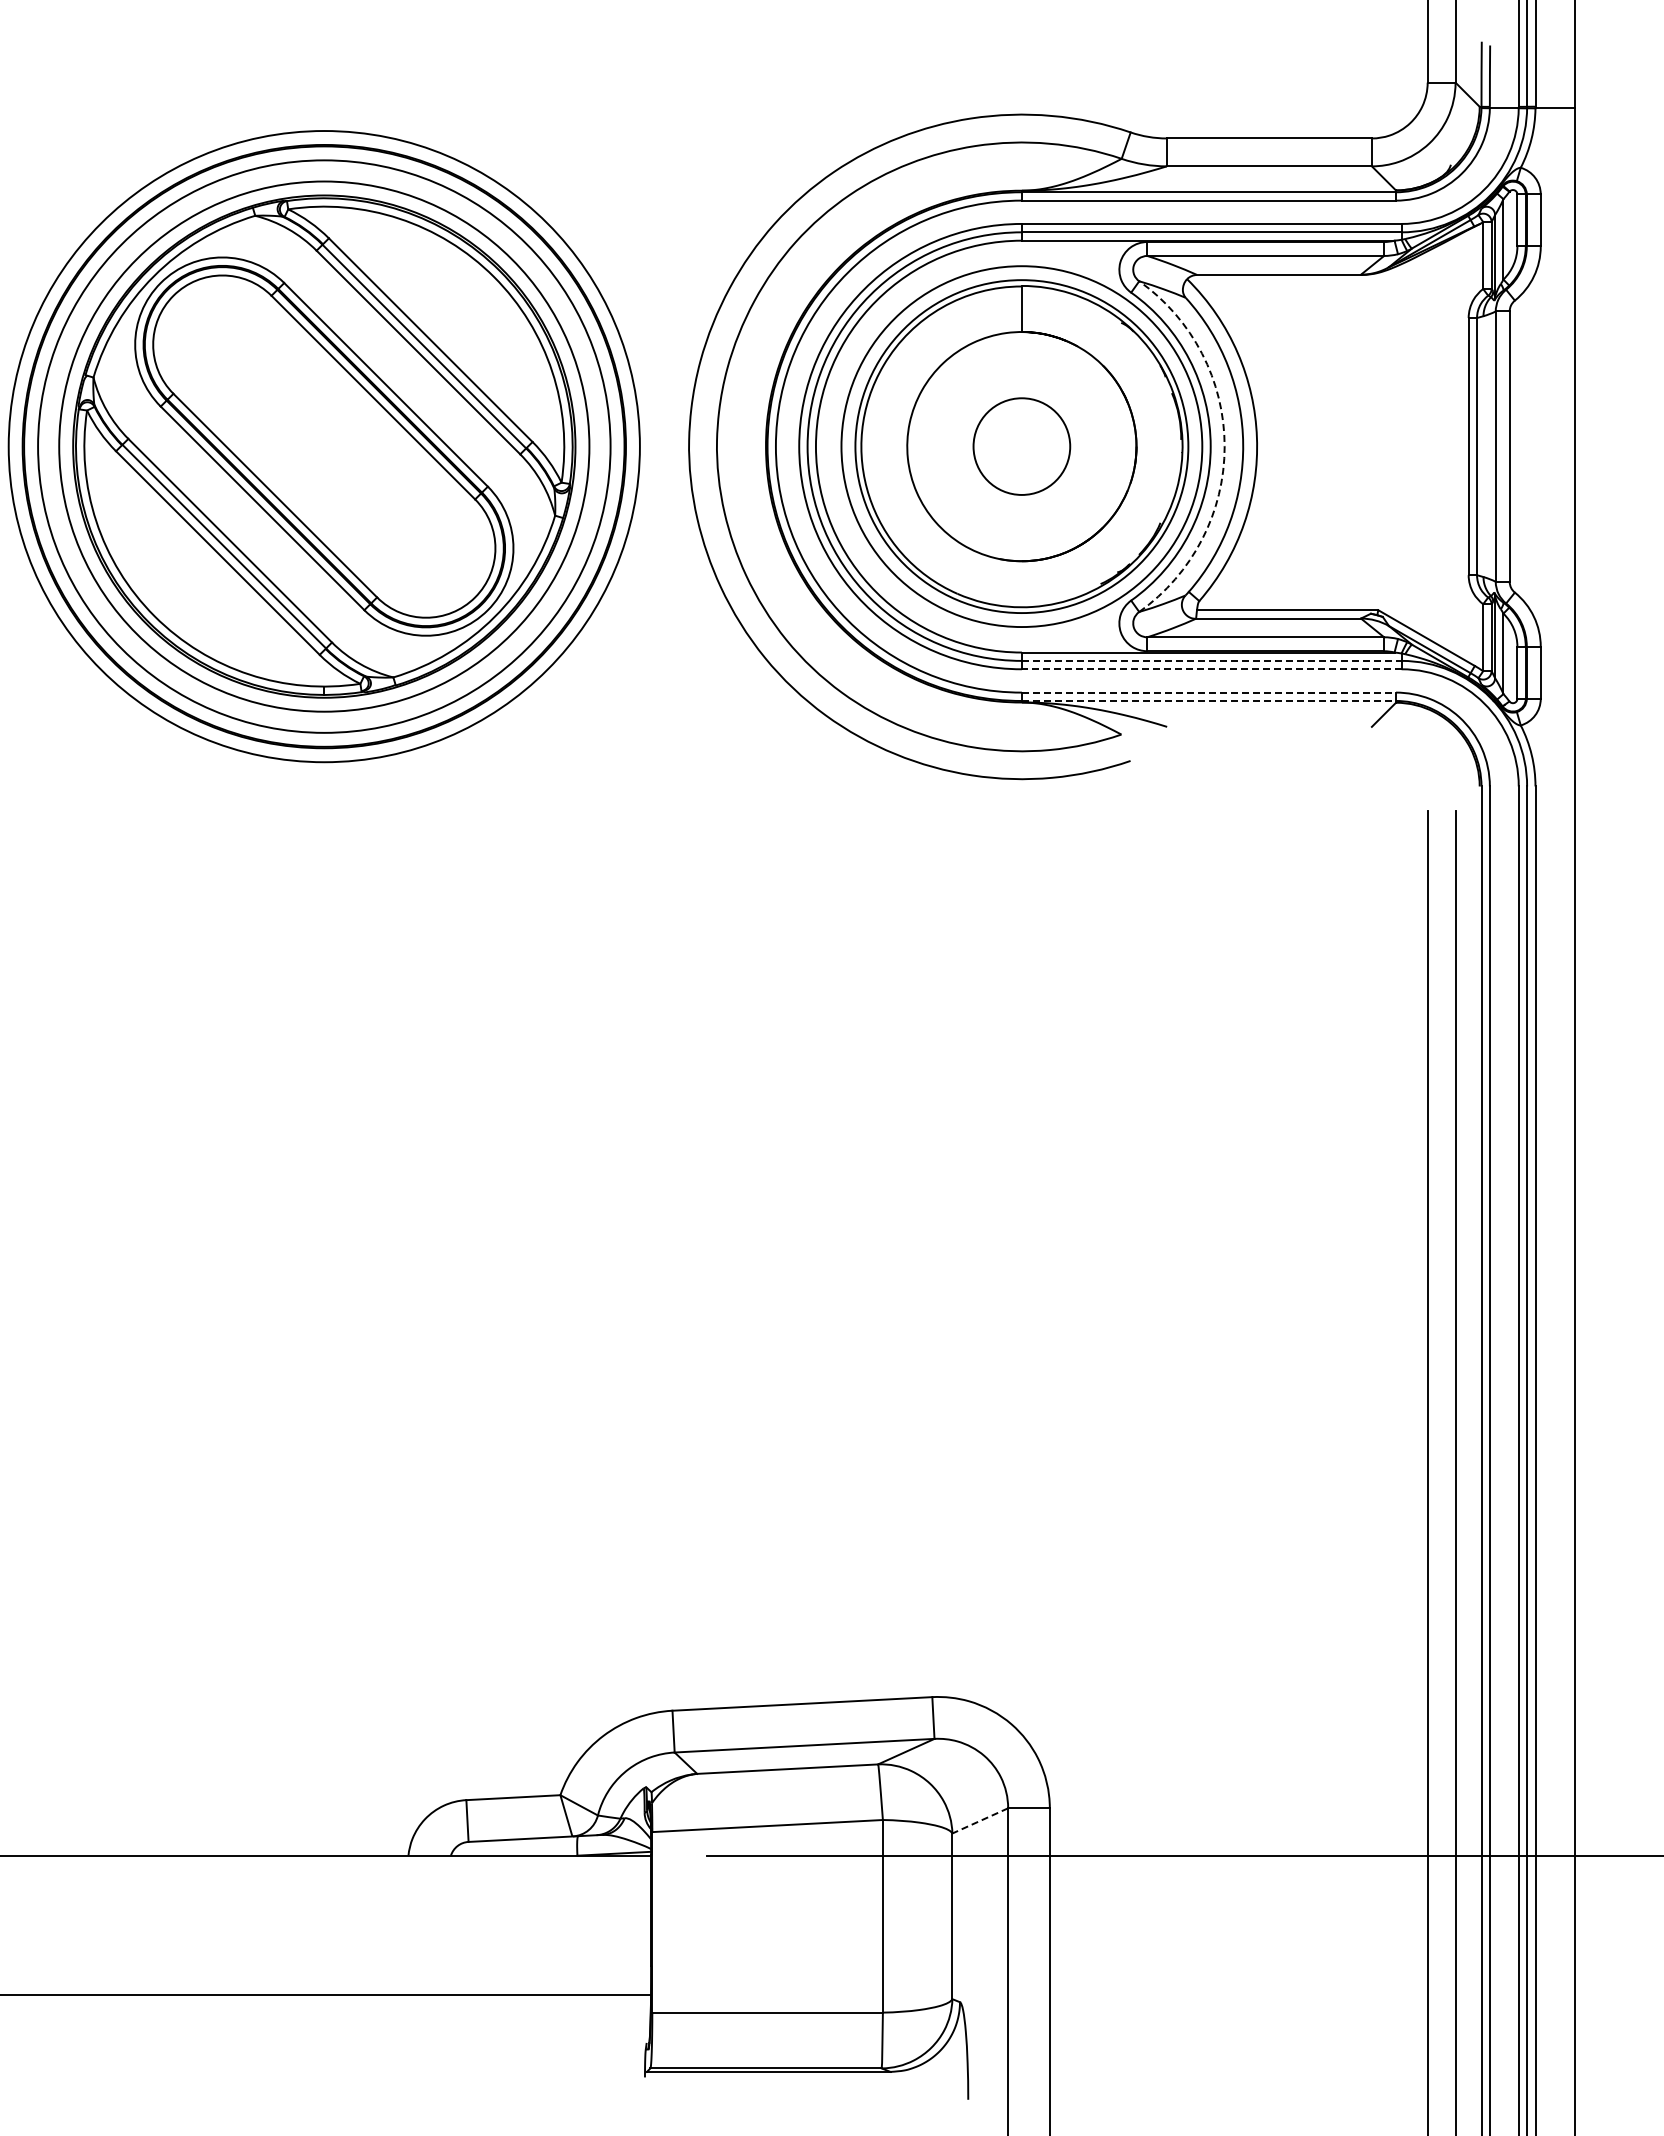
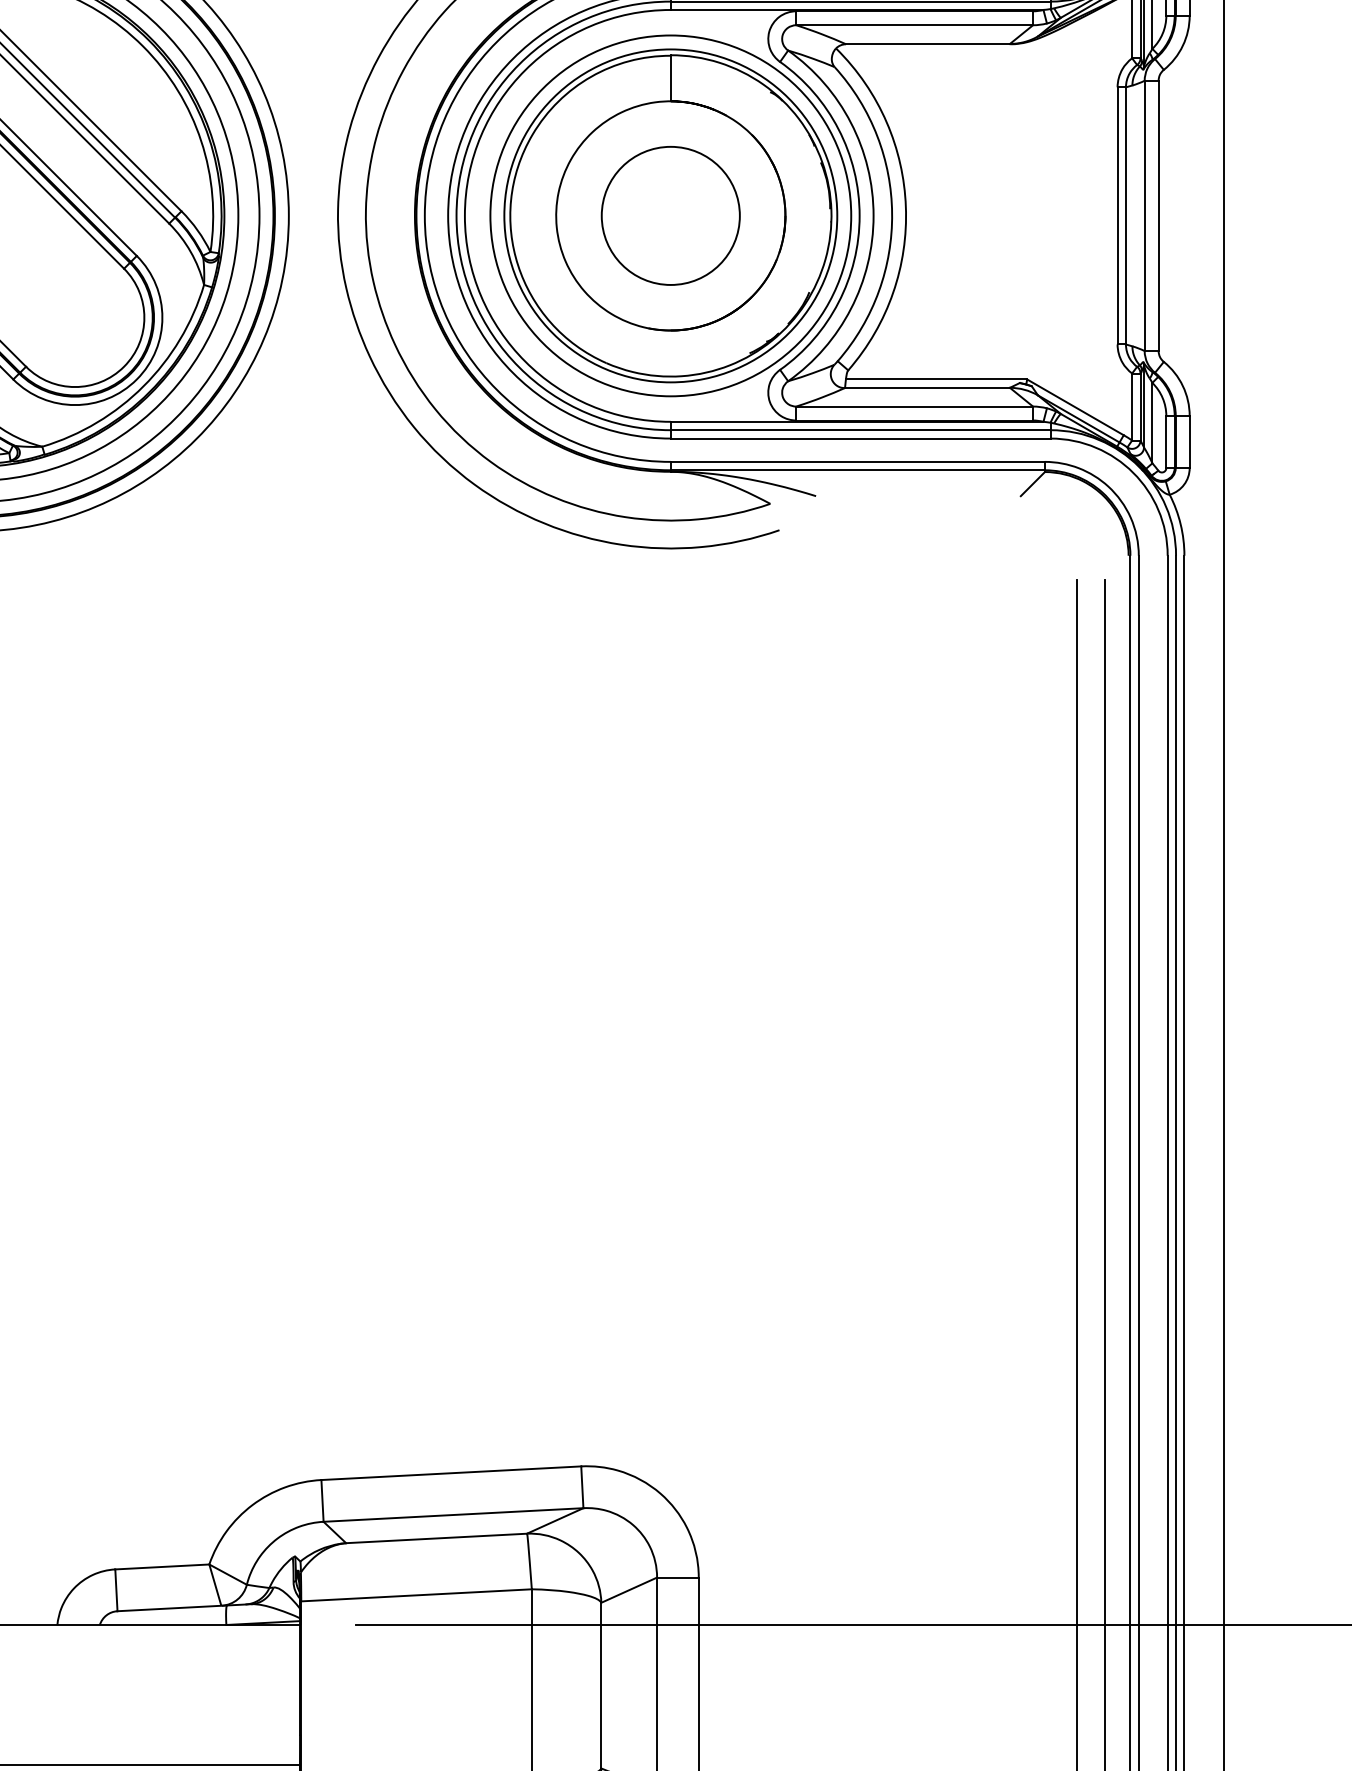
circle: (1021, 446) -> (670, 215), size x1.43
arc: (1224, 446) -> (873, 215), dashed -> solid
line: (1211, 660) -> (860, 429), dashed -> solid
line: (1211, 669) -> (860, 438), dashed -> solid
line: (1209, 692) -> (858, 461), dashed -> solid
line: (1209, 700) -> (858, 469), dashed -> solid
line: (980, 1820) -> (629, 1589), dashed -> solid

